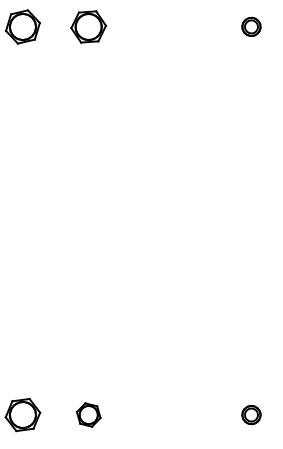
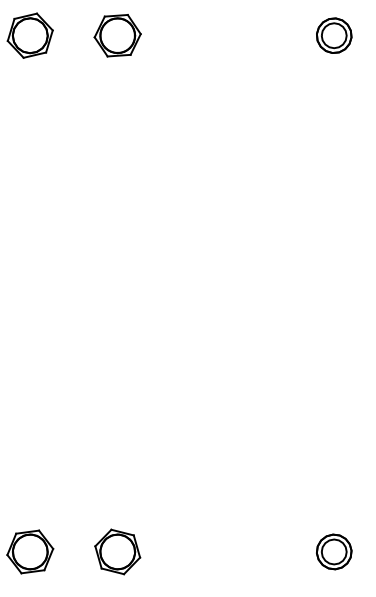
part: (251, 26) -> (334, 35), size x1.43
part: (88, 414) -> (117, 551), size x1.43
part: (251, 414) -> (334, 551), size x1.43

